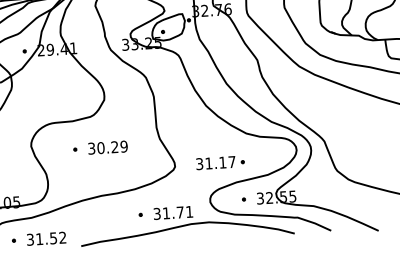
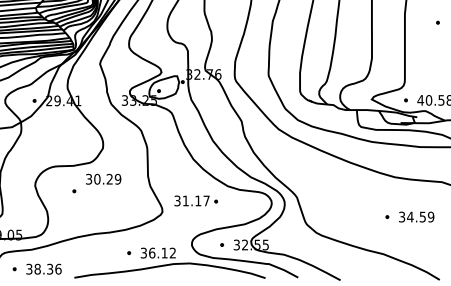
text: (107, 146) -> (103, 178), moved
part: (219, 162) -> (195, 200), moved
text: (177, 211) -> (162, 252), 31.71 -> 36.12
text: (50, 237) -> (47, 268), 31.52 -> 38.36

